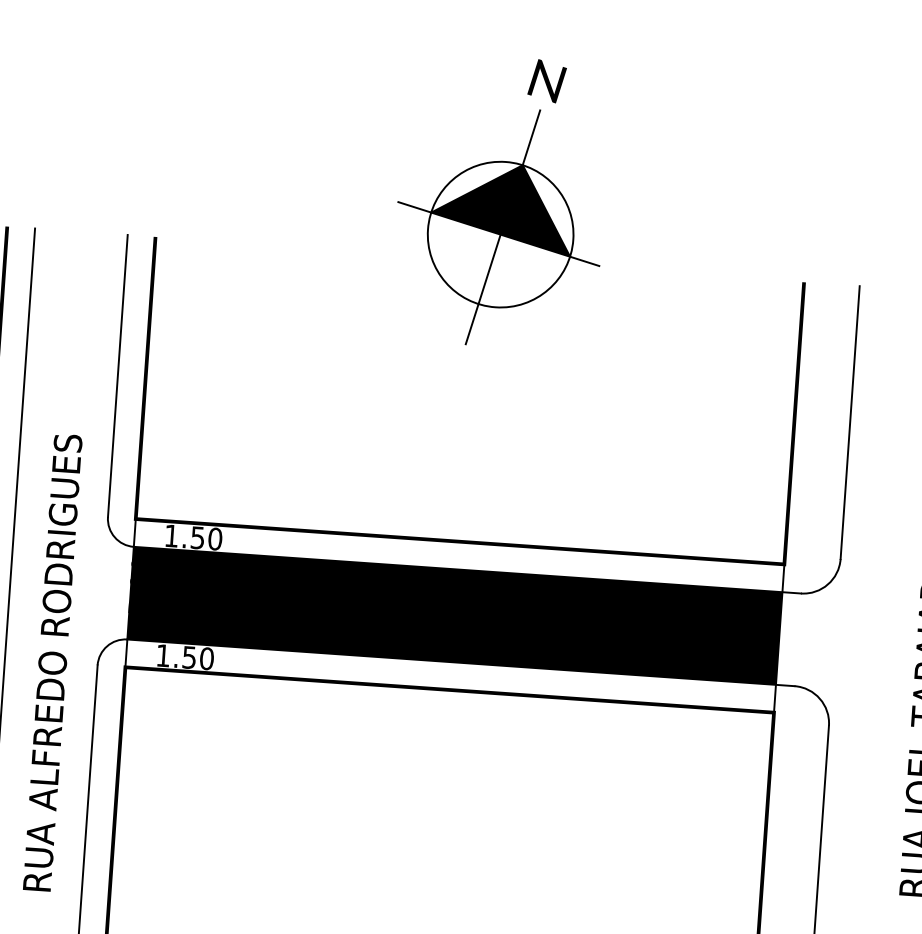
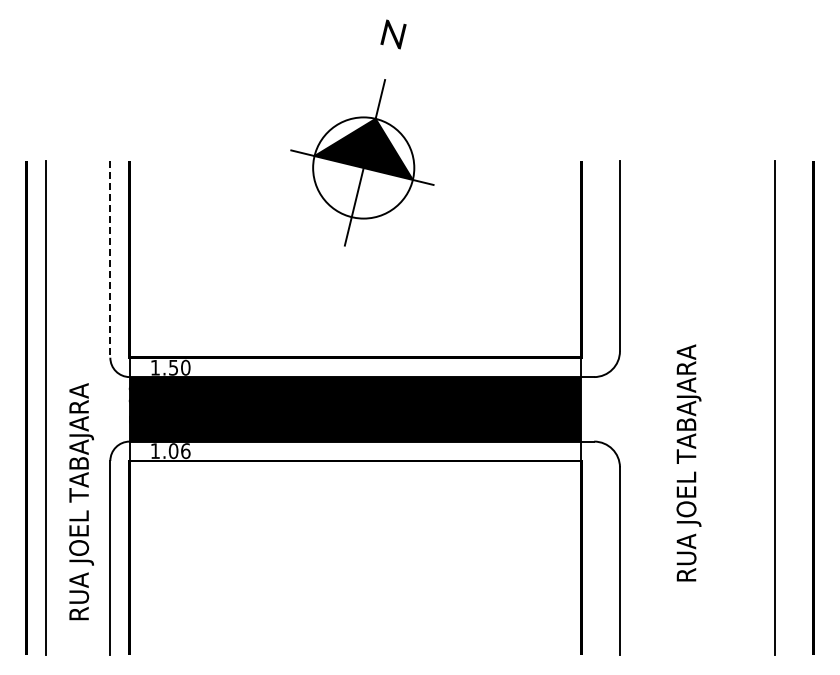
part: (499, 226) -> (362, 162), moved
line: (117, 377) -> (110, 260), solid -> dashed
text: (58, 623) -> (81, 433), RUA ALFREDO RODRIGUES -> RUA JOEL TABAJARA
text: (197, 658) -> (179, 451), 1.50 -> 1.06

